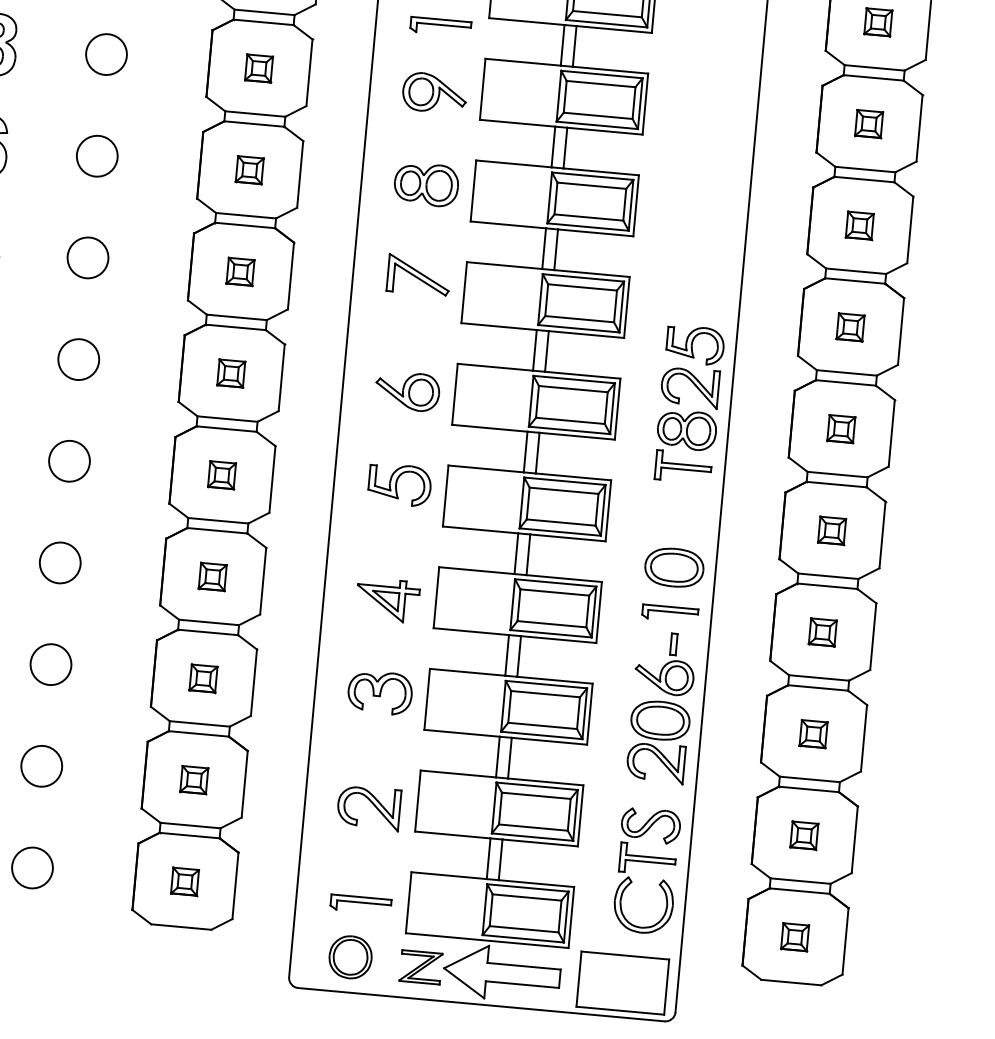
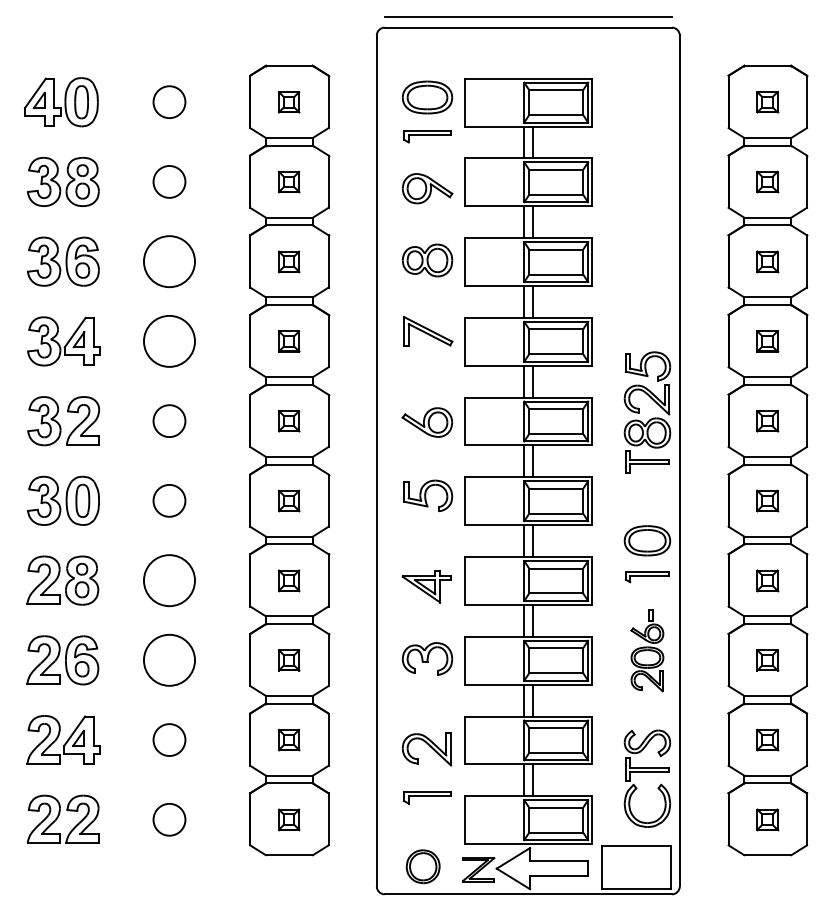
circle: (97, 156) -> (169, 261), size x1.6
circle: (88, 258) -> (169, 341), size x1.6
circle: (60, 562) -> (169, 580), size x1.6
circle: (50, 664) -> (169, 660), size x1.6
part: (661, 707) -> (647, 650), size x0.7
part: (360, 903) -> (427, 797), moved

